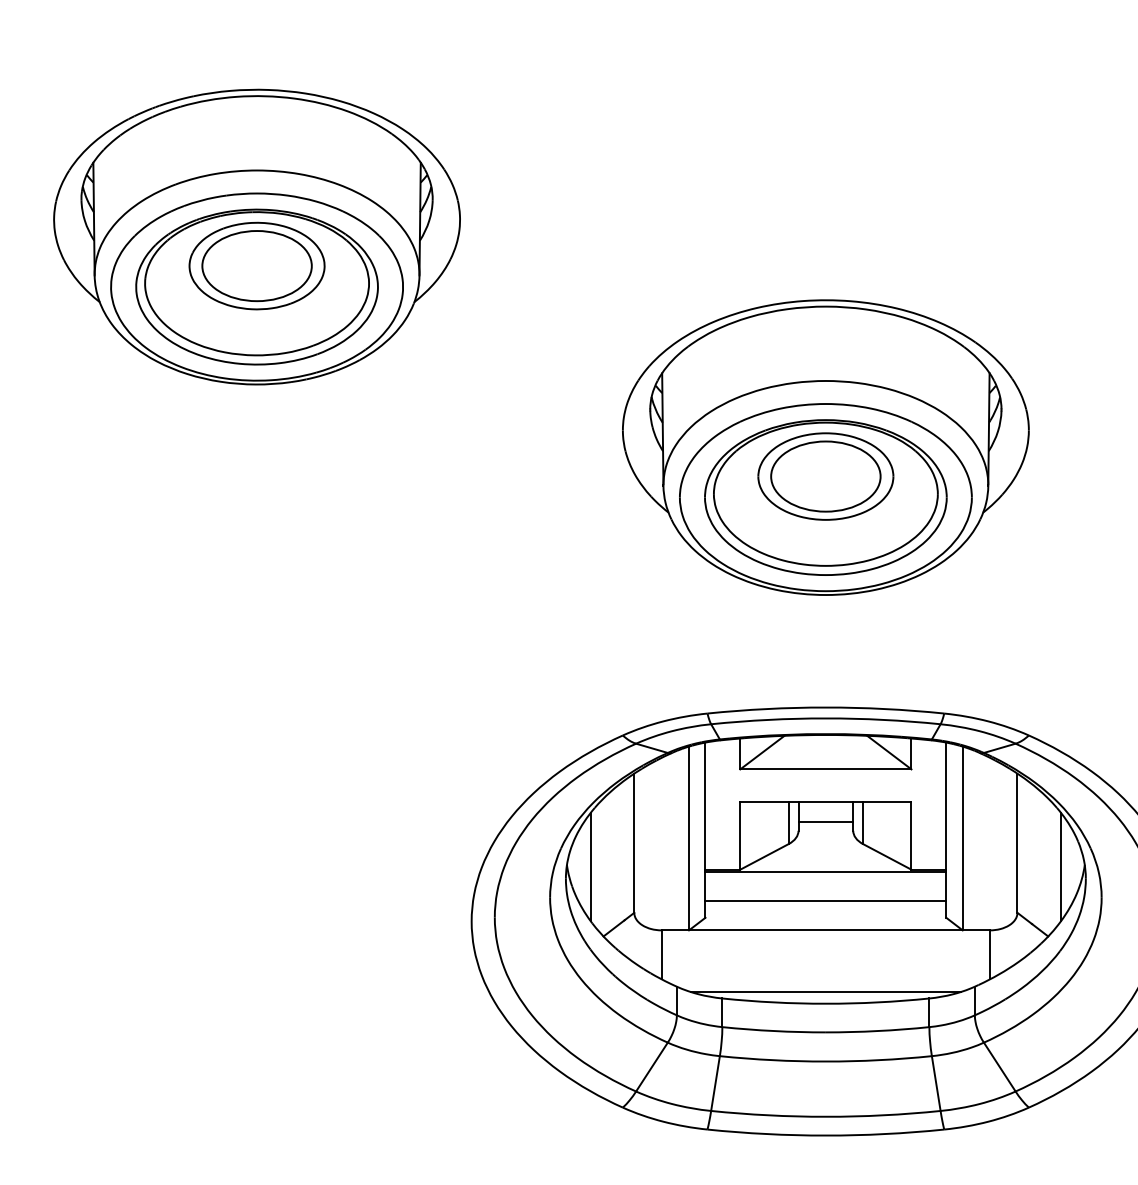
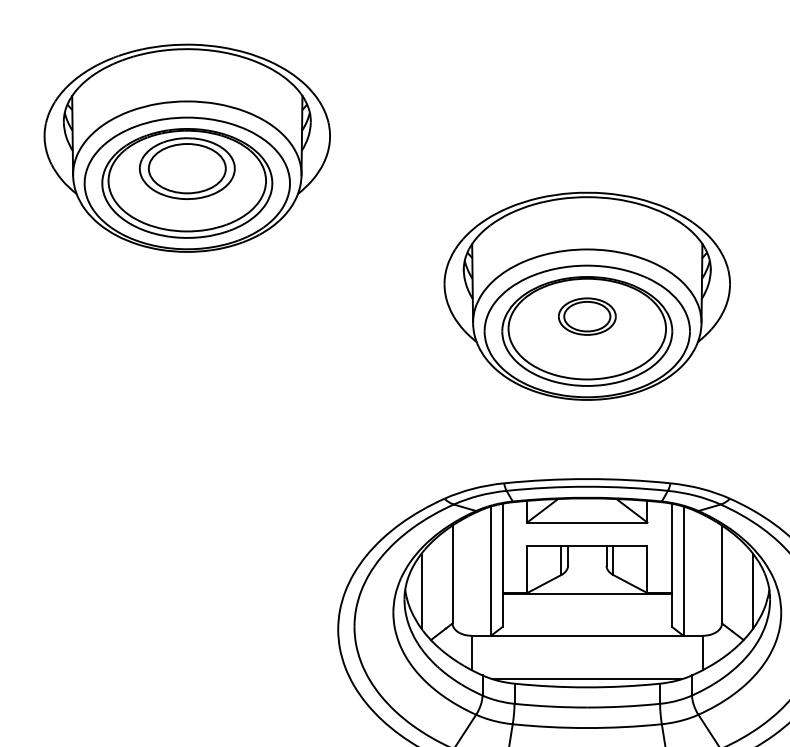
part: (825, 476) -> (587, 316), size x0.6
line: (825, 822) -> (587, 559), removed
line: (825, 900) -> (587, 614), removed

